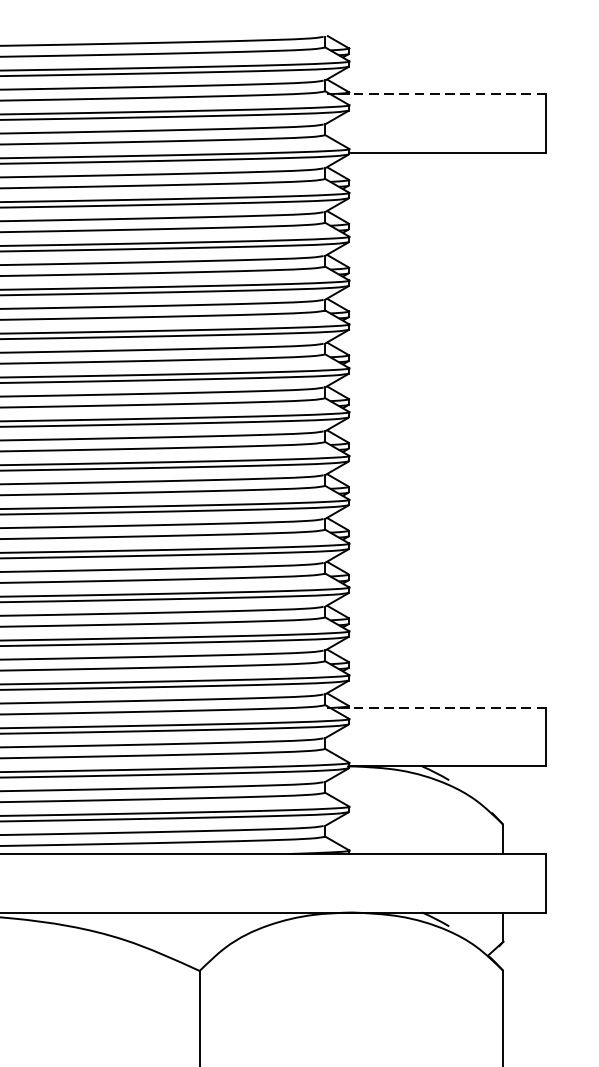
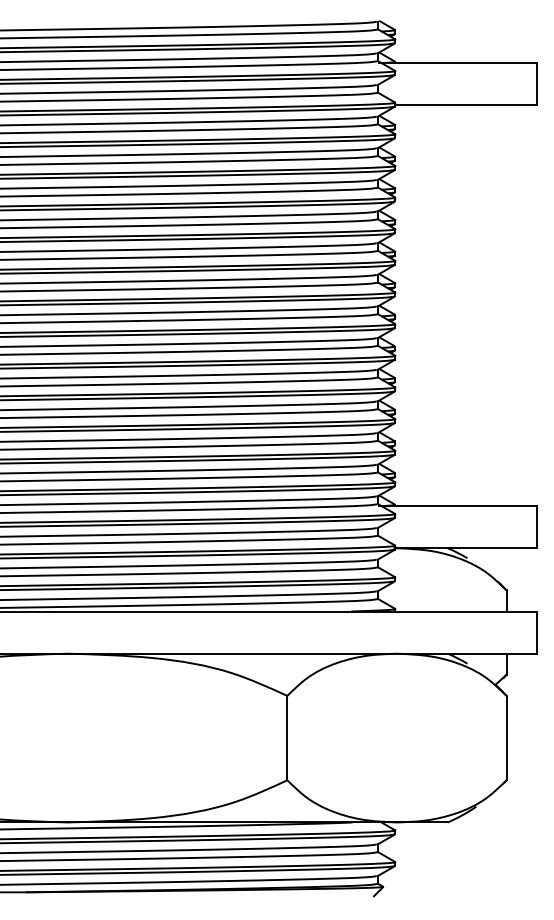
line: (435, 94) -> (457, 63), dashed -> solid
line: (435, 708) -> (457, 506), dashed -> solid

